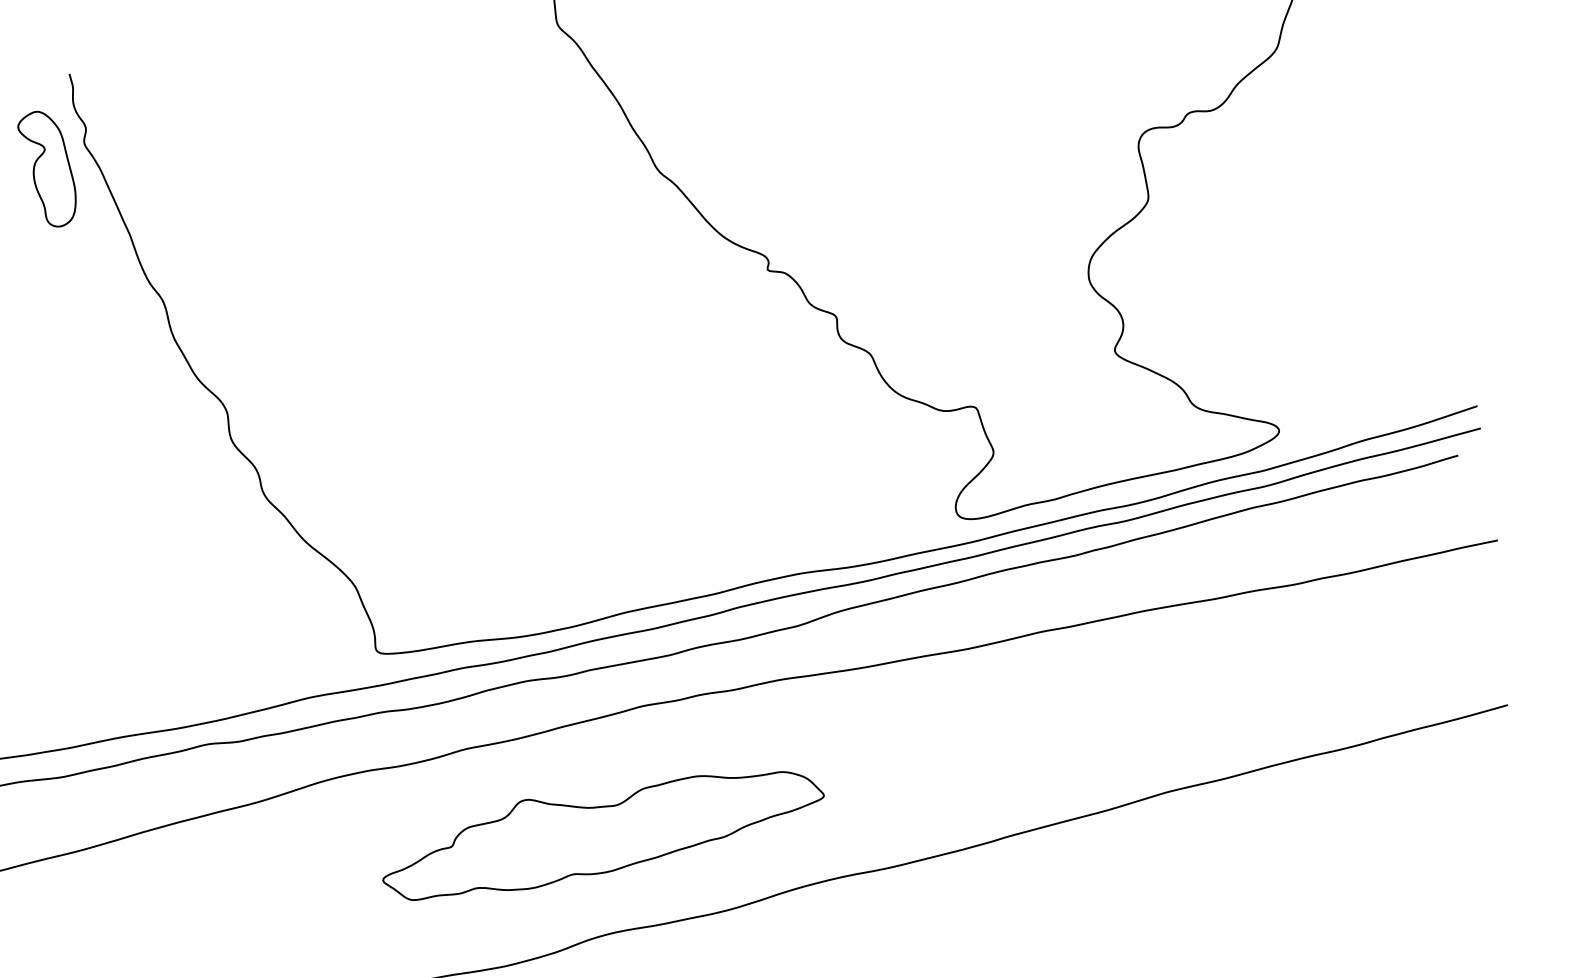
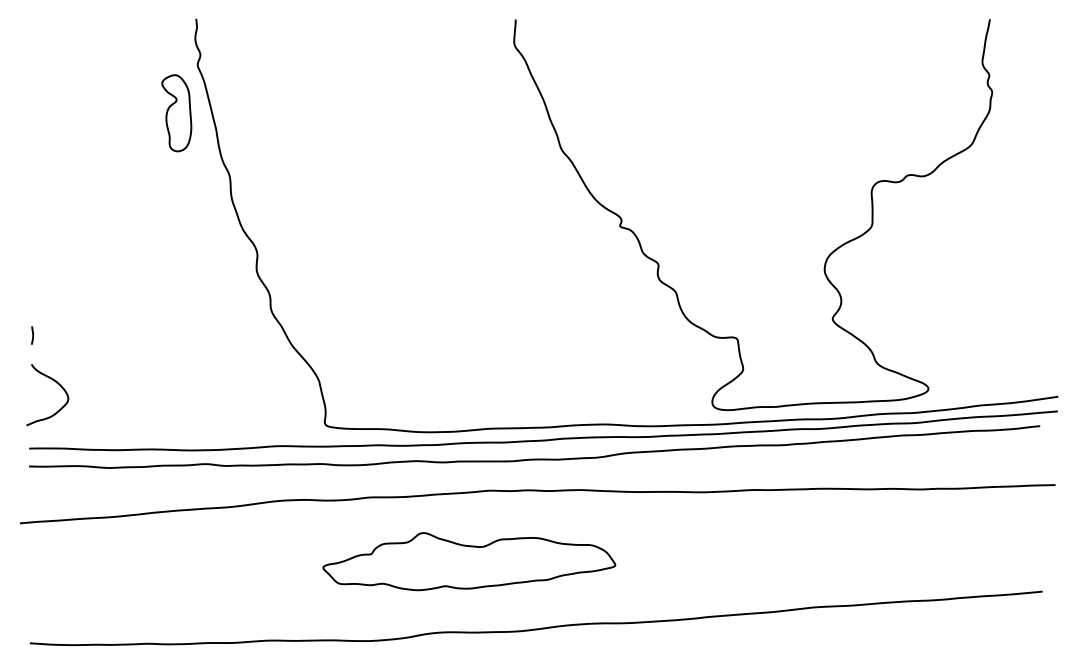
part: (48, 169) -> (176, 113), moved
part: (602, 830) -> (469, 561), moved

